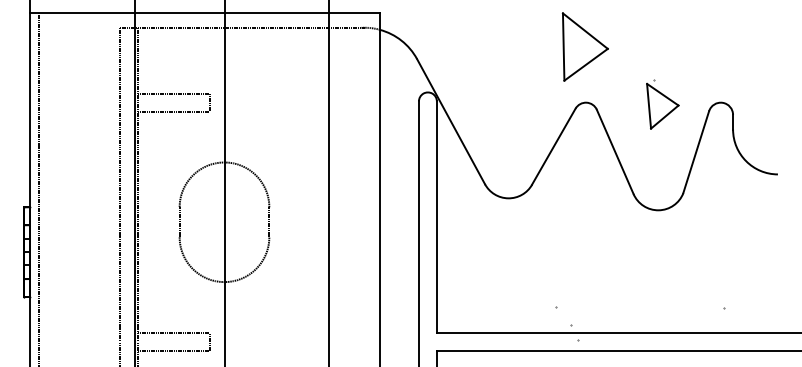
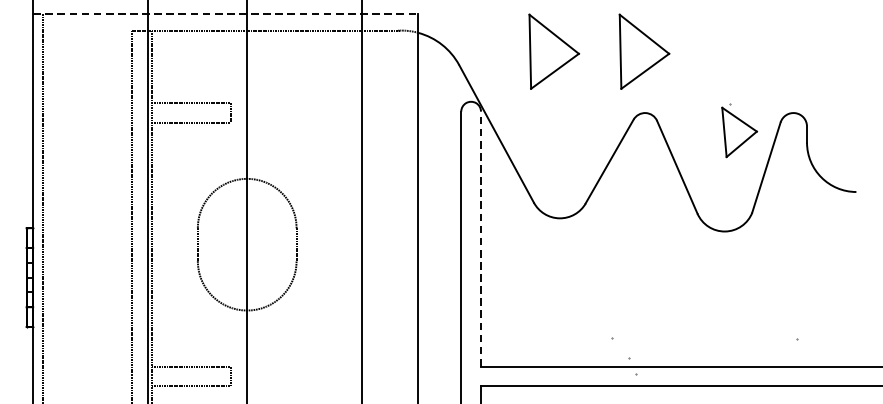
line: (205, 12) -> (226, 13), solid -> dashed
part: (502, 46) -> (553, 51), added
part: (662, 104) -> (739, 130), moved
line: (436, 217) -> (480, 239), solid -> dashed

